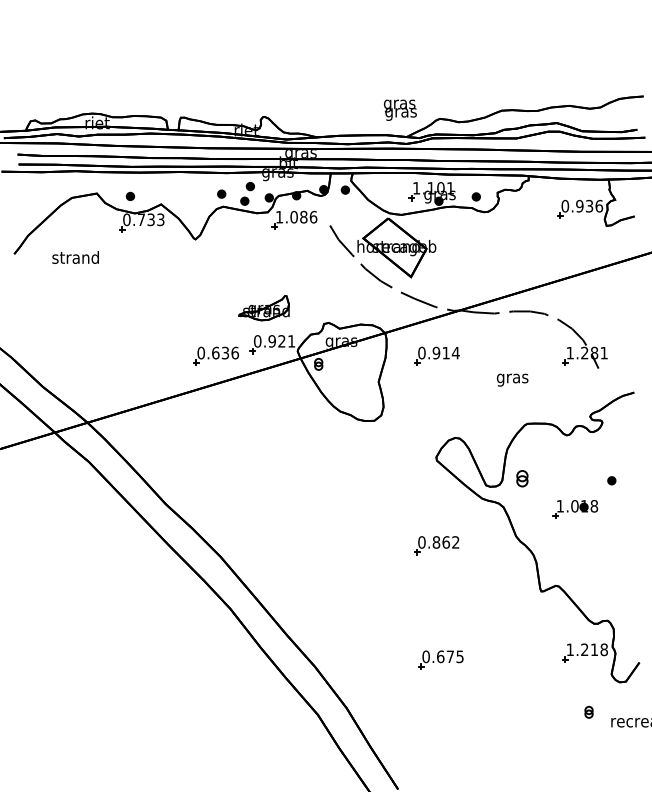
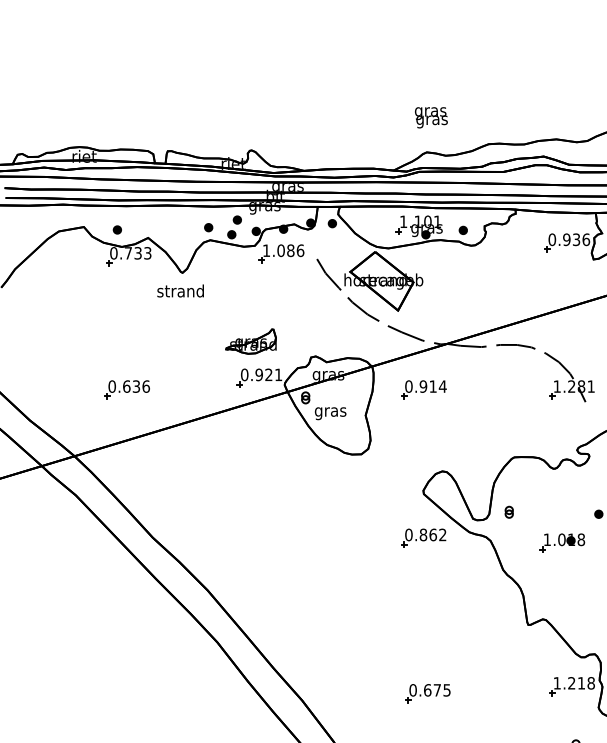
text: (400, 109) -> (431, 117), moved
text: (75, 257) -> (180, 291), moved
part: (215, 355) -> (126, 389), moved
text: (512, 379) -> (330, 413), moved
part: (521, 478) -> (508, 512), size x0.71
part: (436, 545) -> (423, 538), moved

